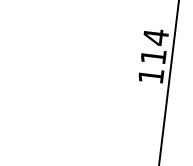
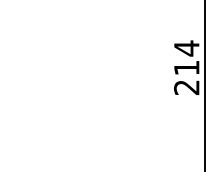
text: (150, 75) -> (186, 87), 114 -> 214

